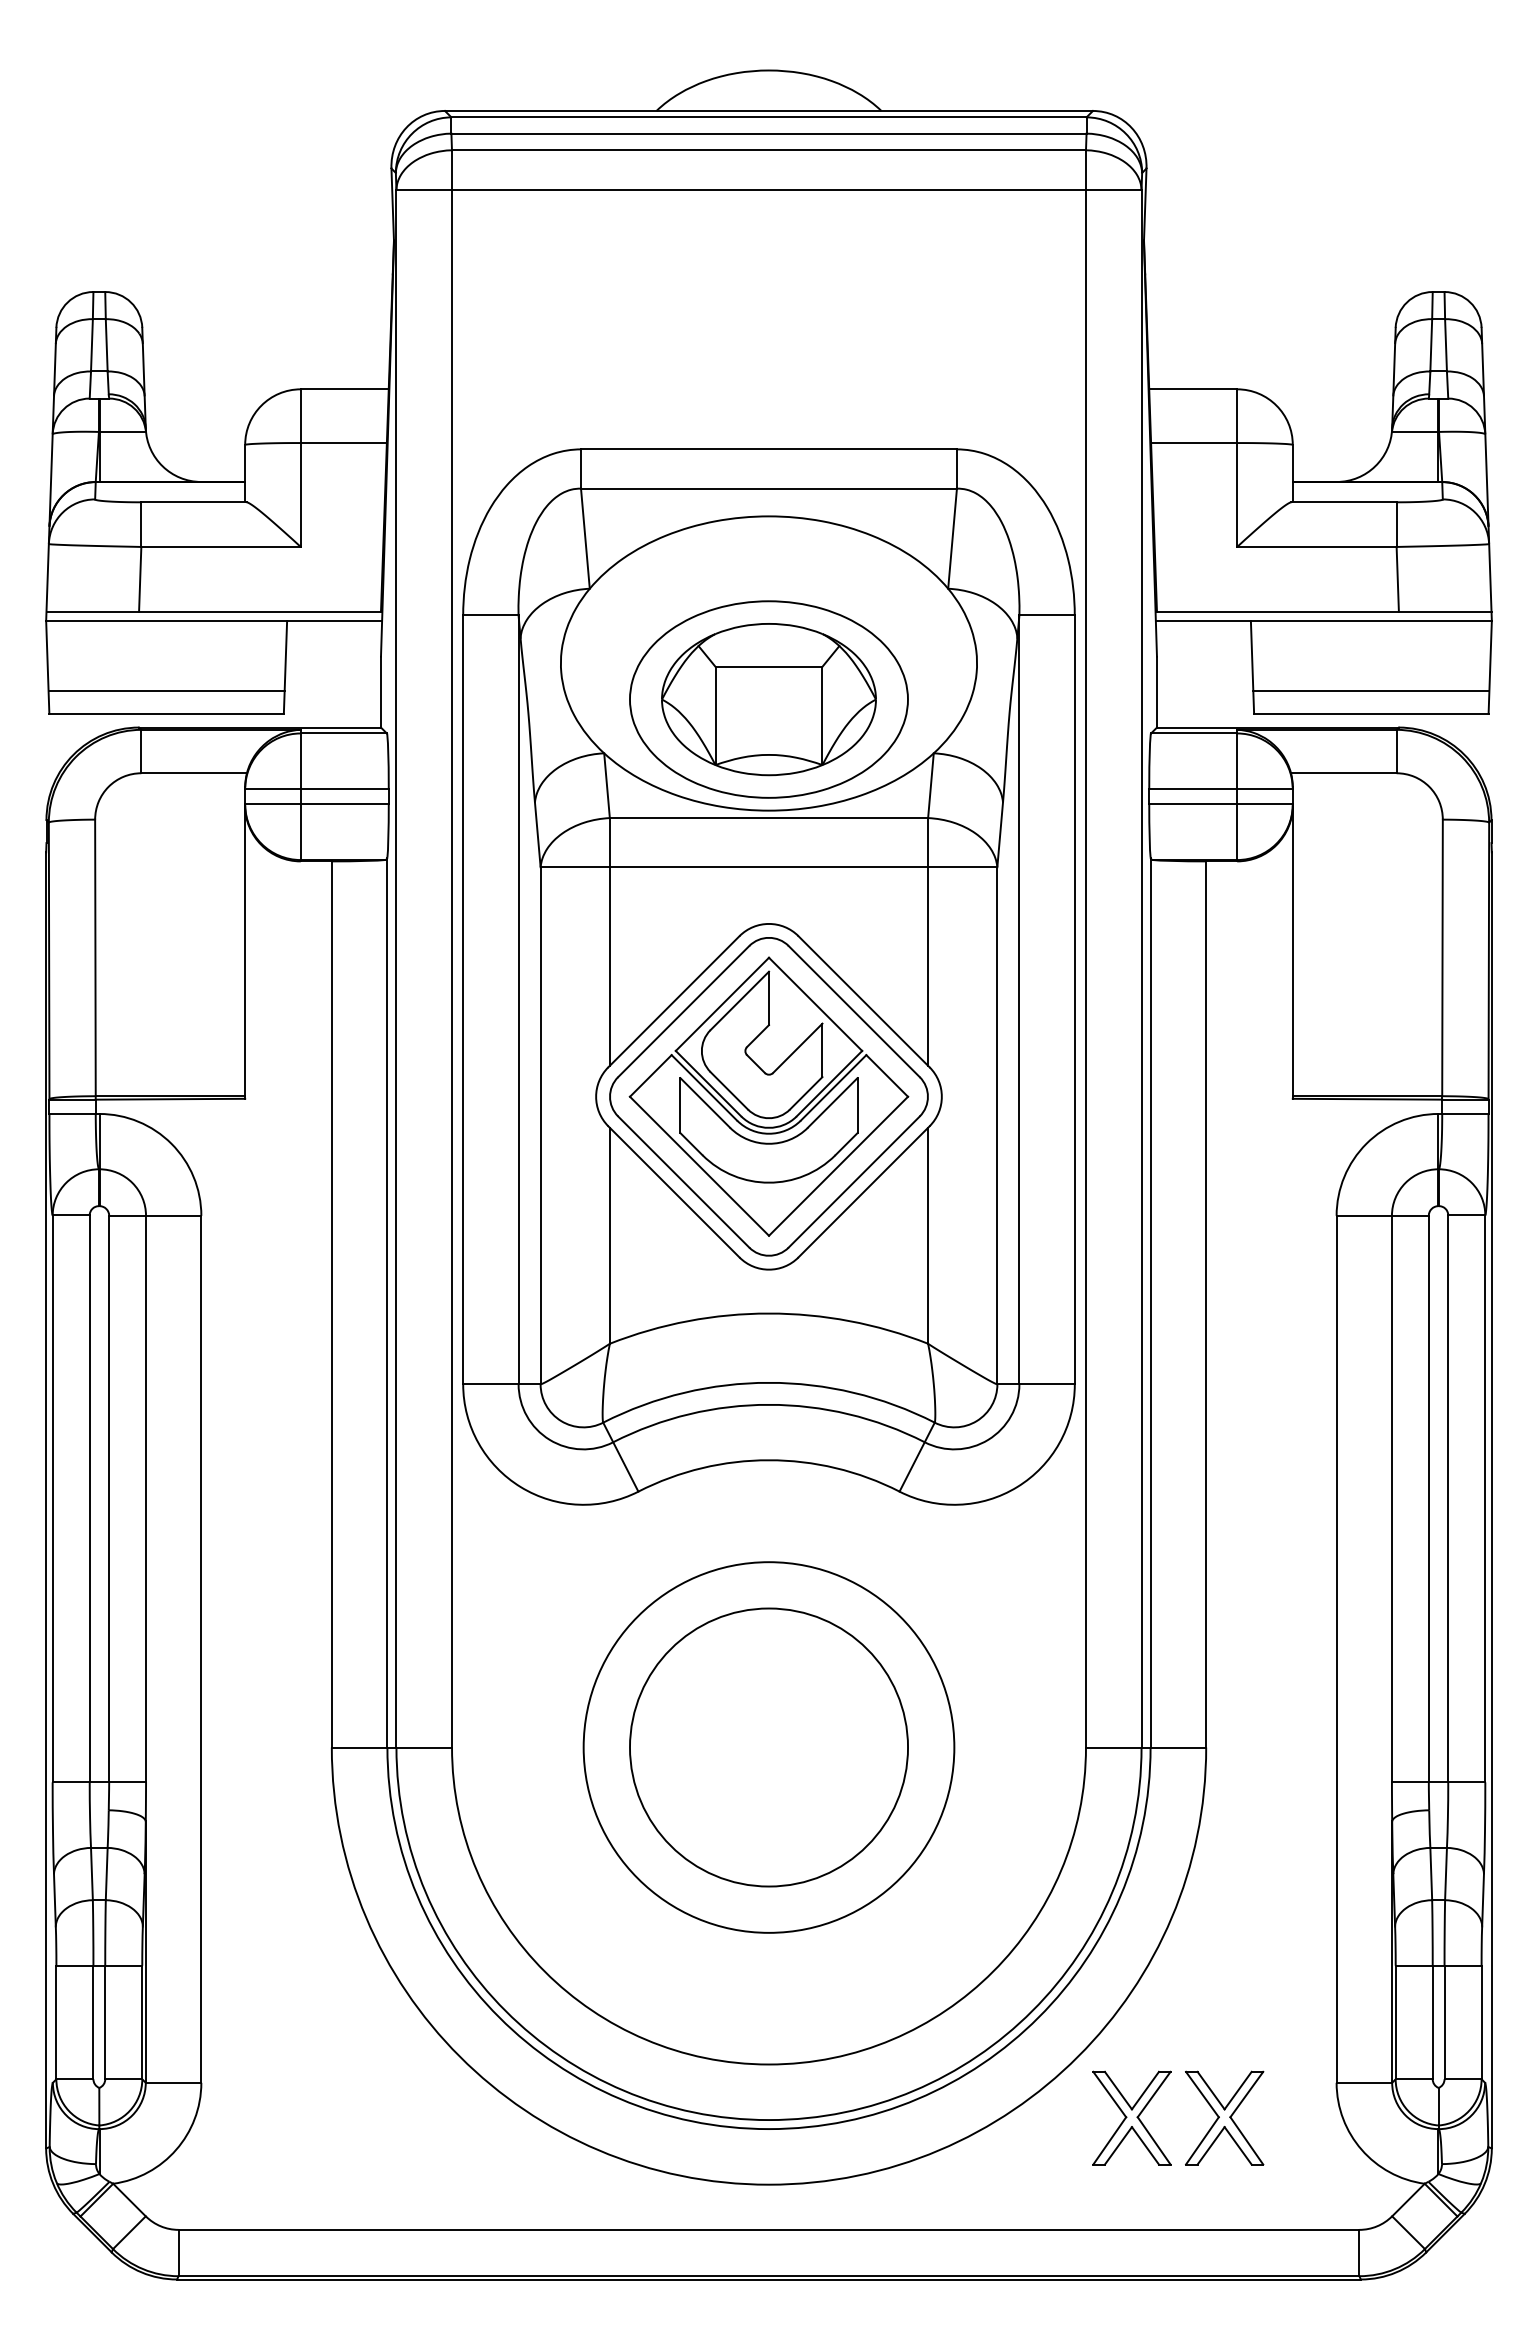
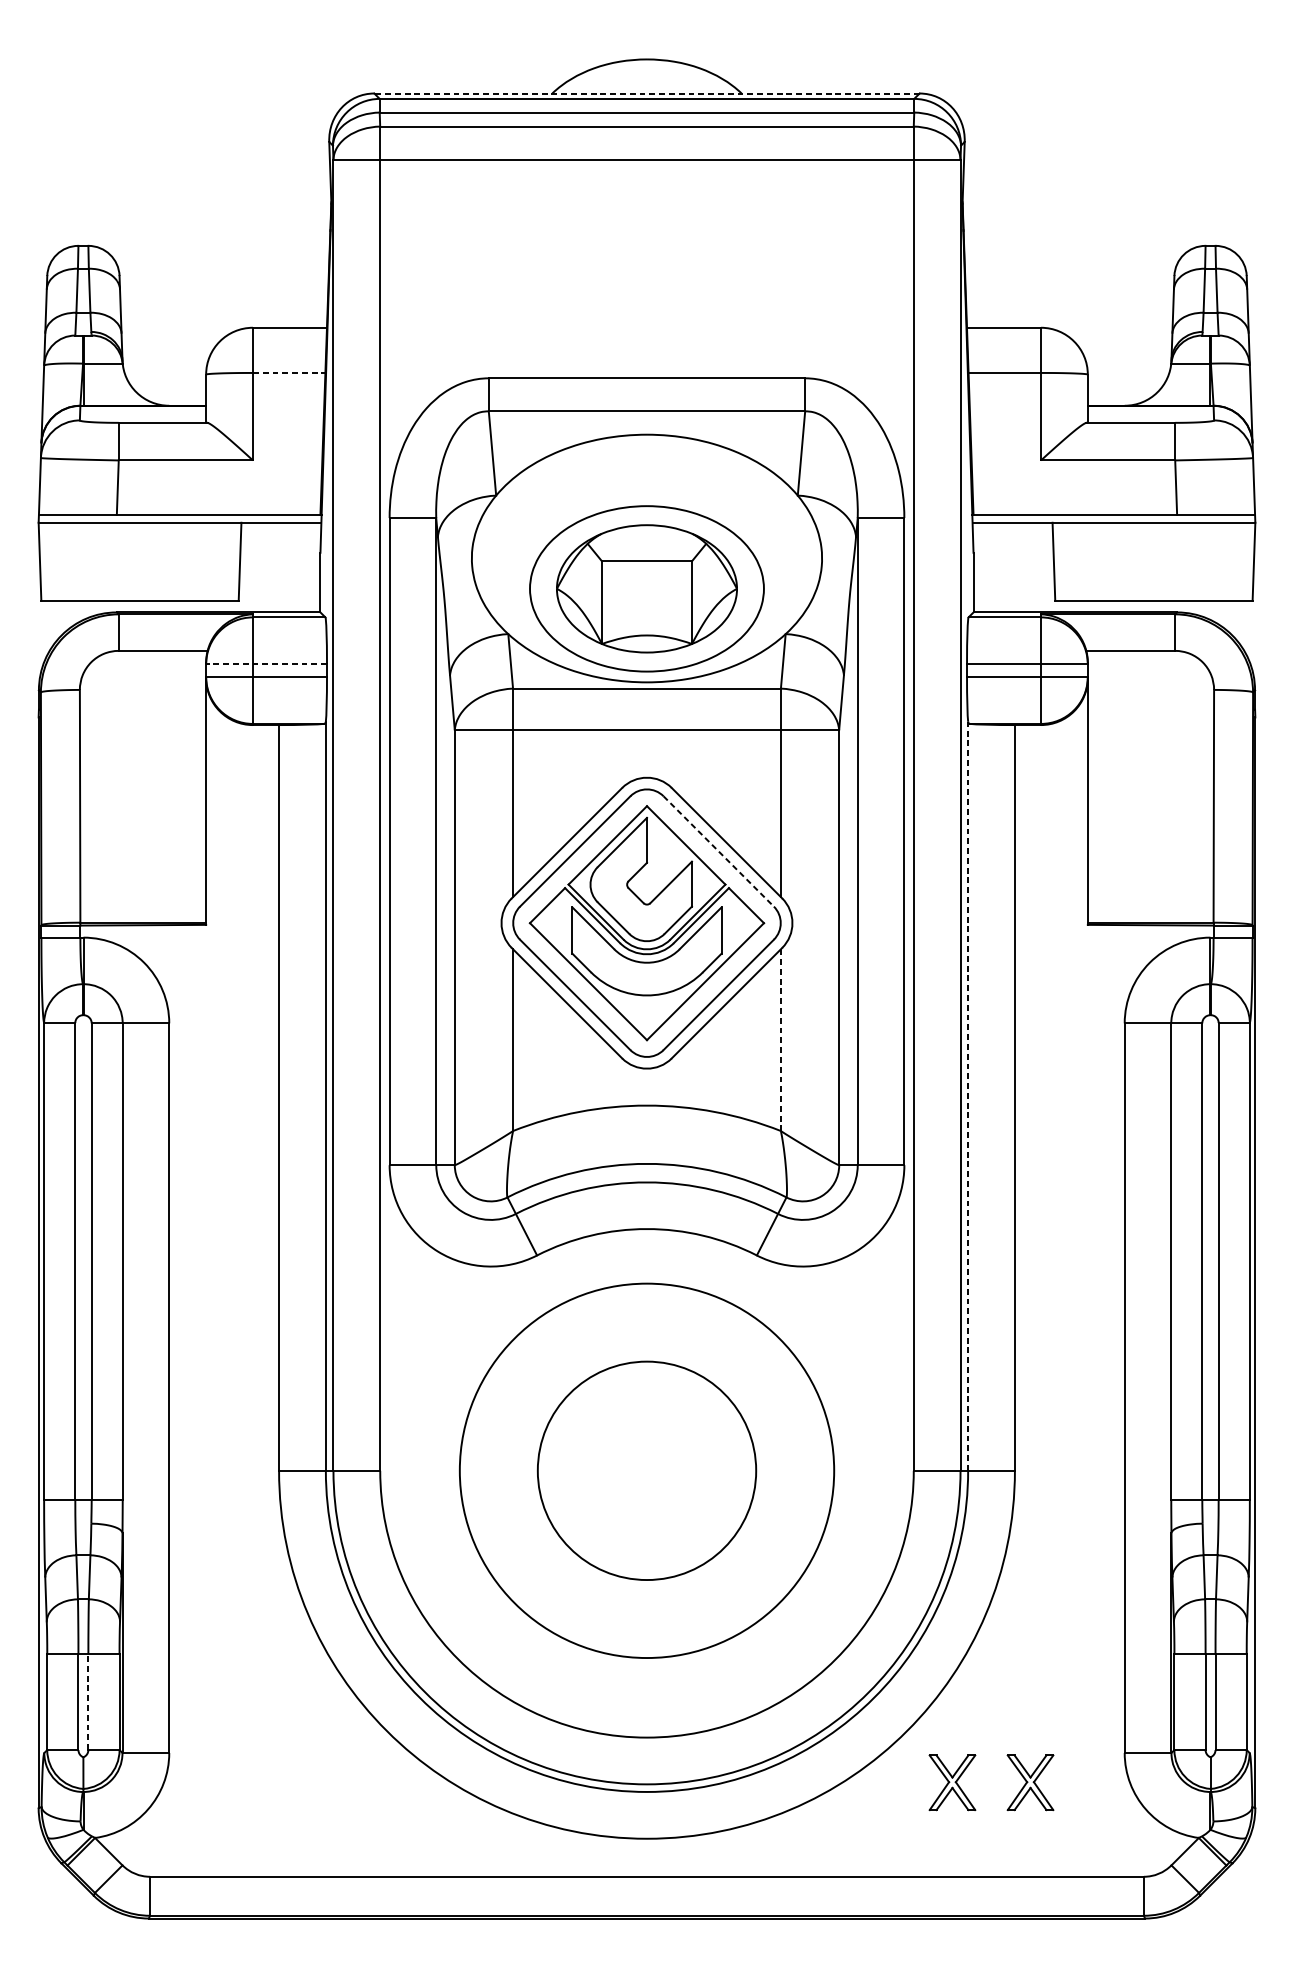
line: (768, 110) -> (646, 93), solid -> dashed
line: (344, 443) -> (289, 373), solid -> dashed
line: (166, 690) -> (139, 581), removed
line: (1371, 690) -> (1154, 581), removed
line: (316, 789) -> (266, 664), solid -> dashed
line: (854, 1011) -> (718, 851), solid -> dashed
line: (928, 1236) -> (781, 1040), solid -> dashed
line: (1150, 1302) -> (968, 1096), solid -> dashed
circle: (768, 1747) -> (646, 1470), size x0.7
circle: (769, 1747) -> (647, 1470), size x1.6
line: (105, 2022) -> (88, 1702), solid -> dashed
part: (1131, 2117) -> (952, 1782), size x0.7
part: (1224, 2117) -> (1030, 1782), size x0.7

